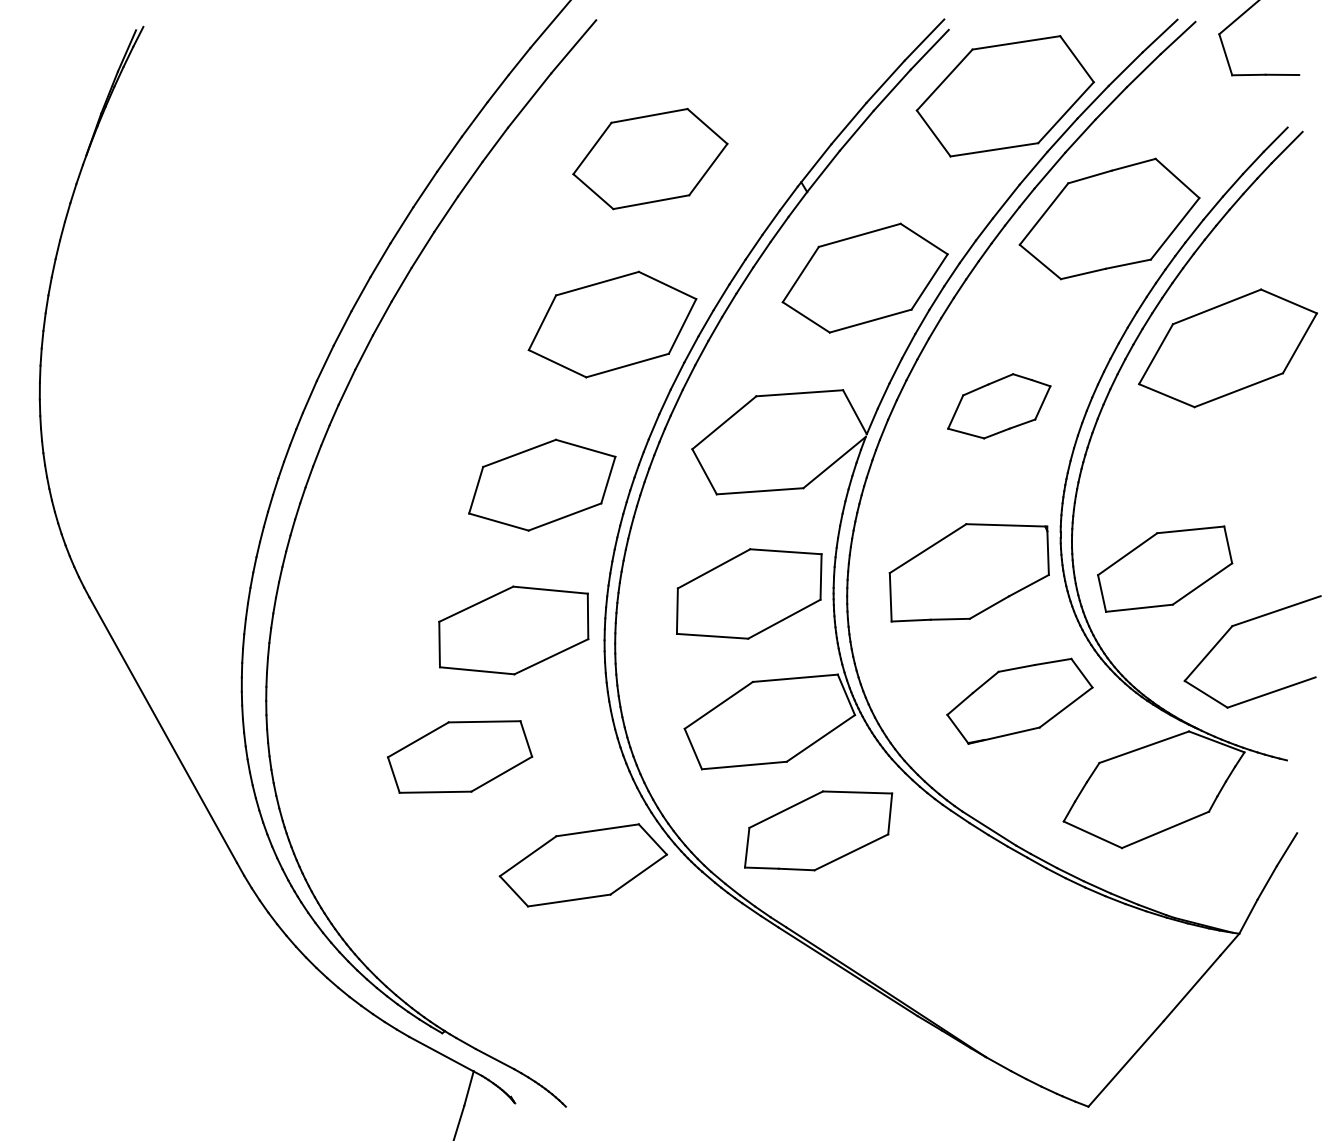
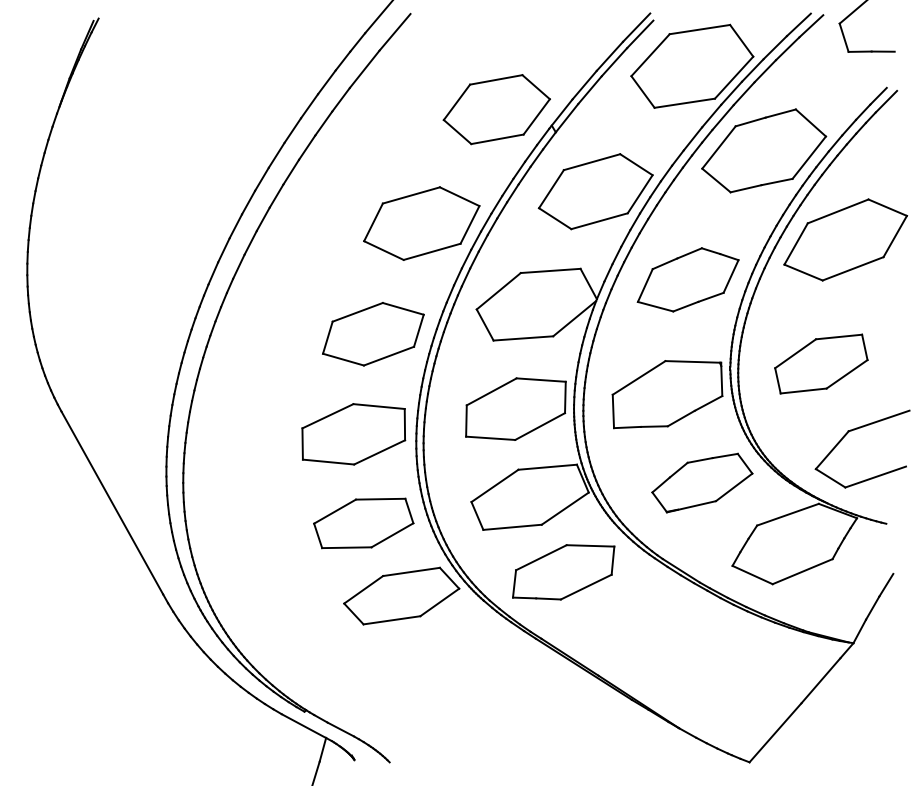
part: (649, 158) -> (496, 109), moved
part: (998, 405) -> (687, 279), size x1.43
part: (1165, 568) -> (821, 363), moved
part: (459, 757) -> (363, 523), moved

